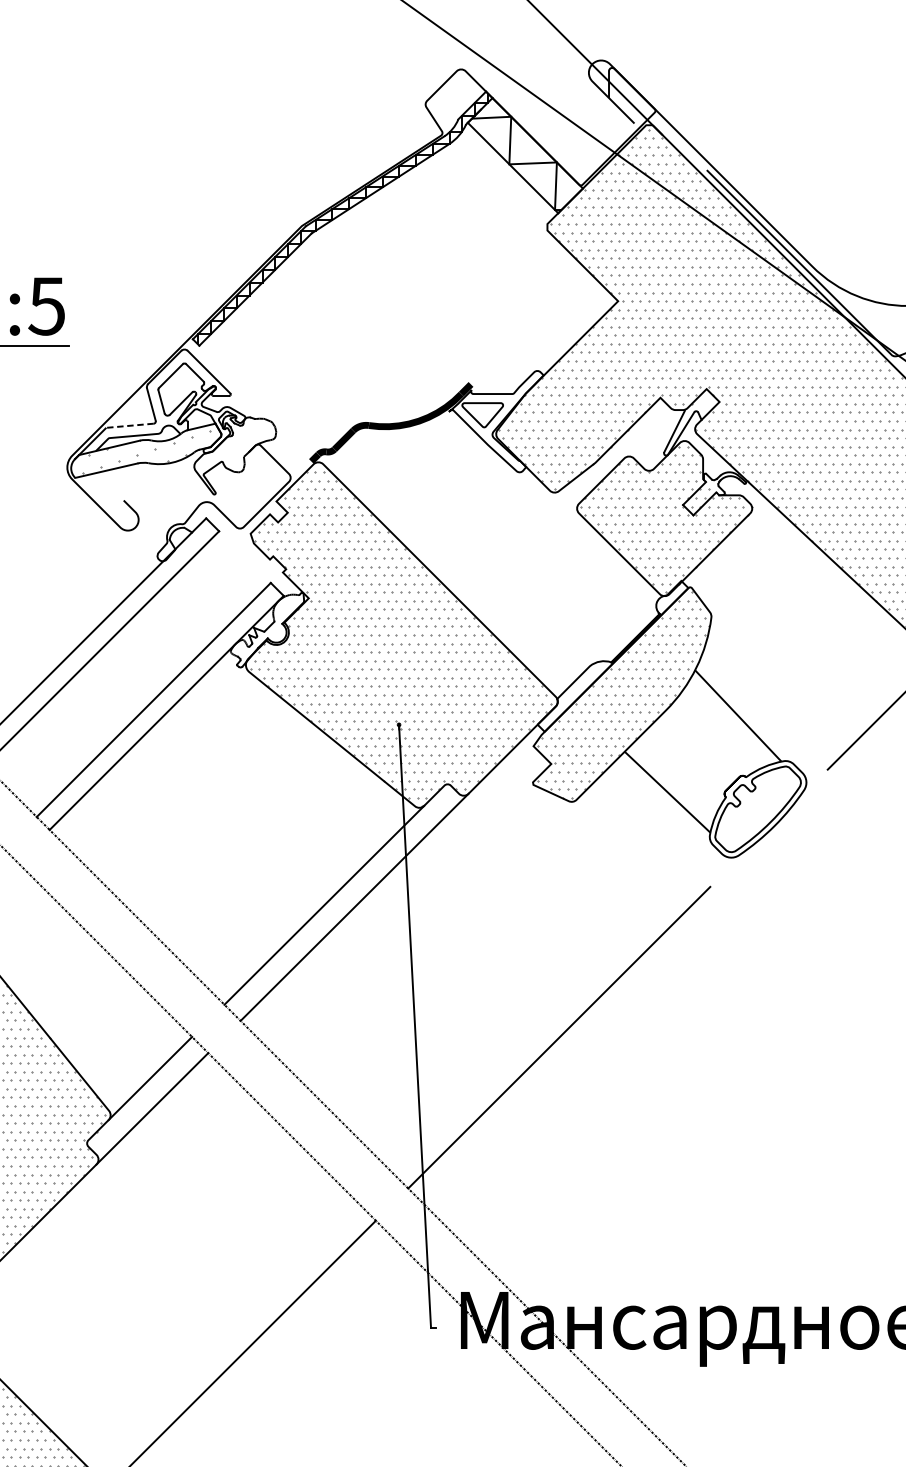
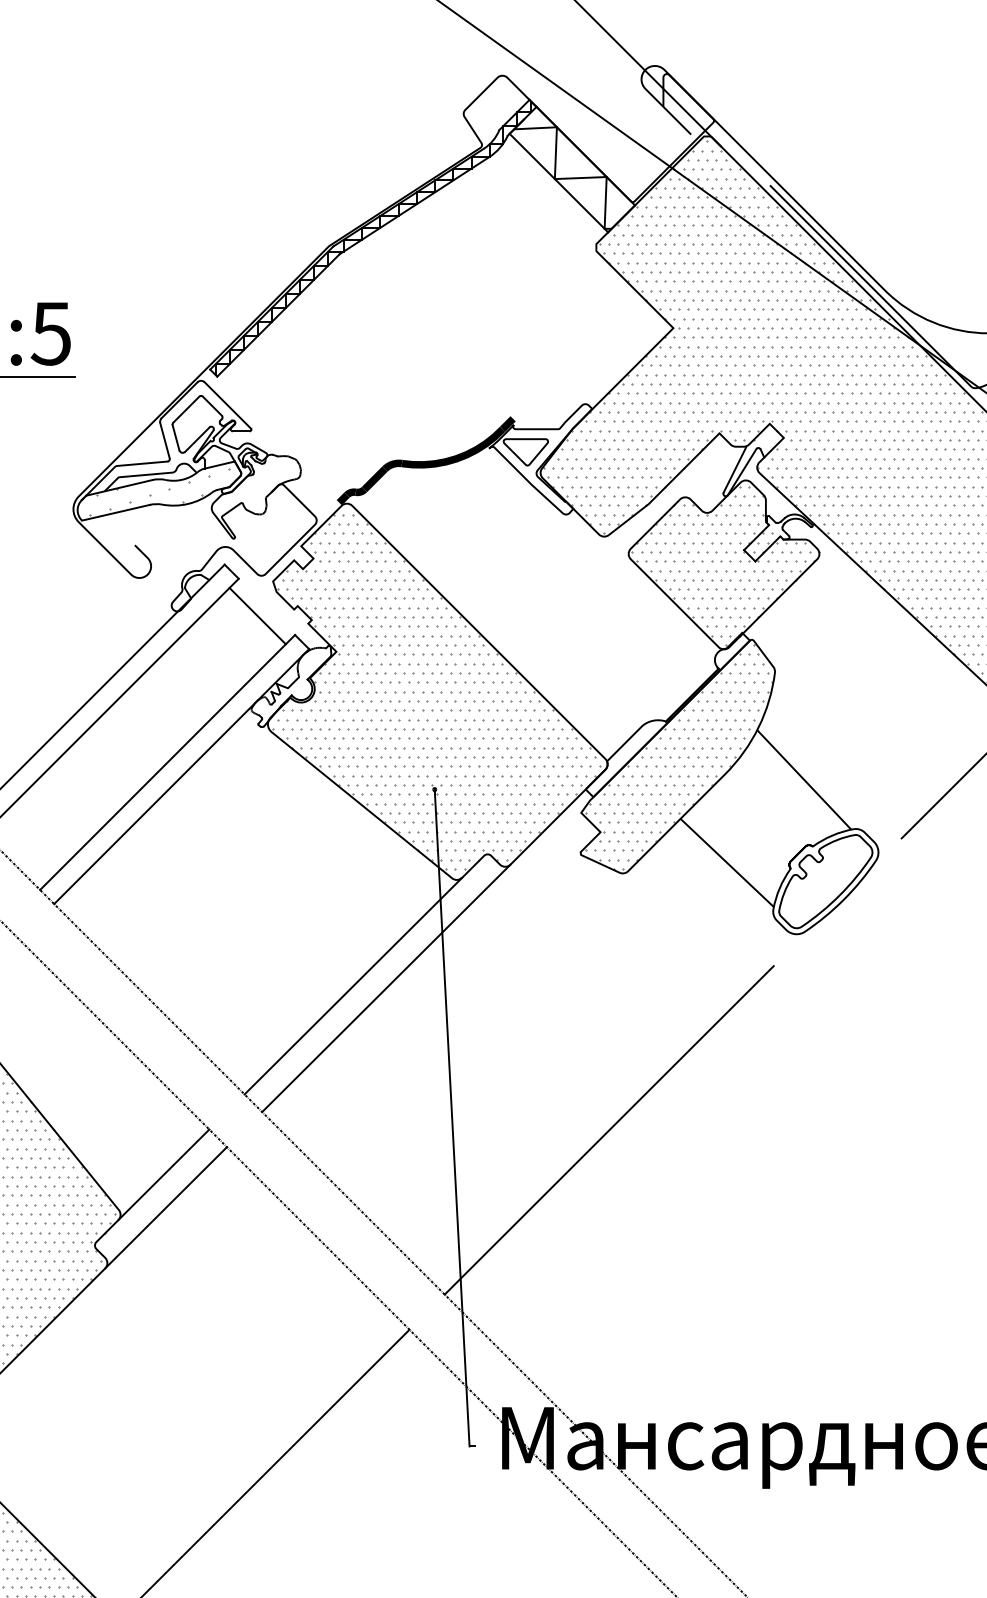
line: (129, 425) -> (141, 463), dashed -> solid
line: (236, 565) -> (257, 615), added

